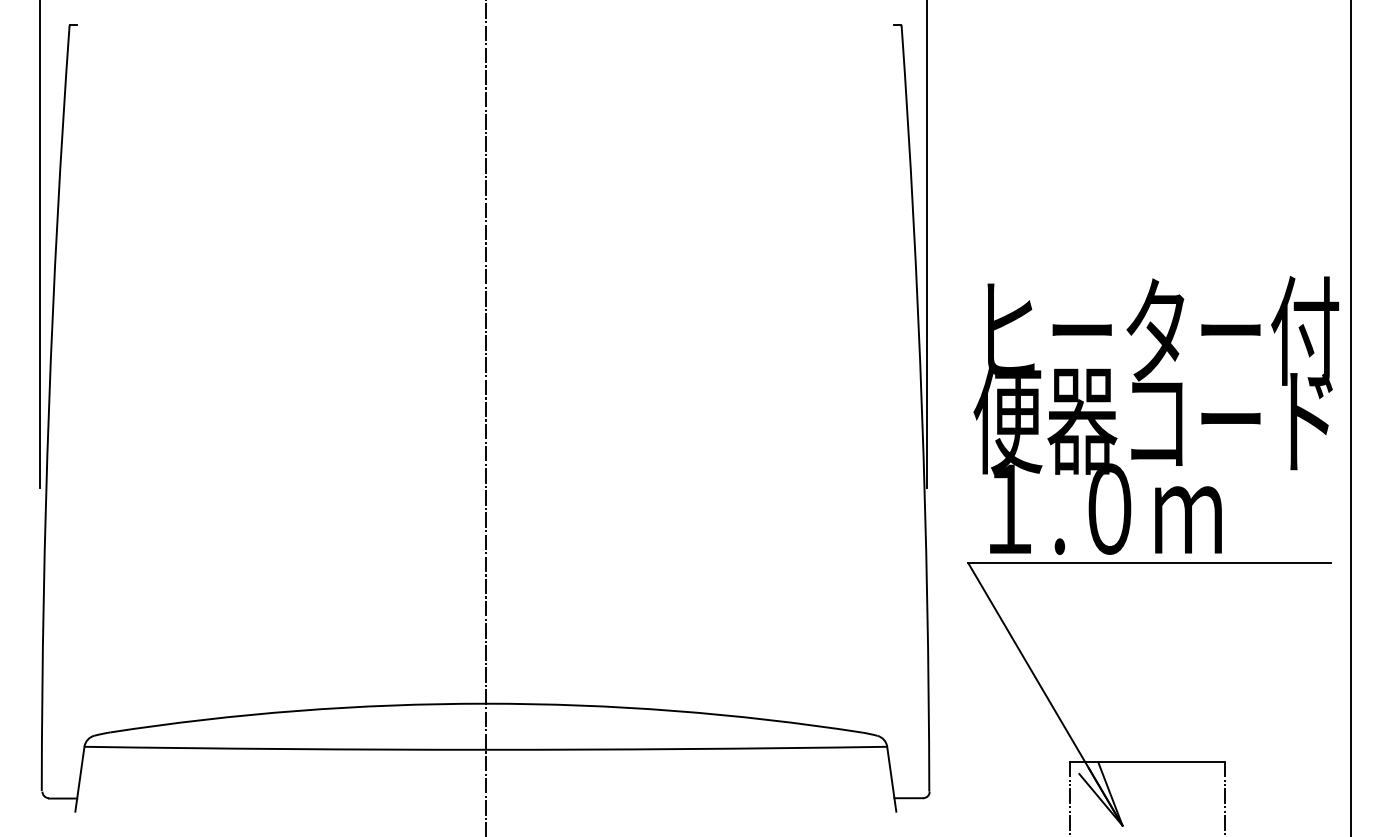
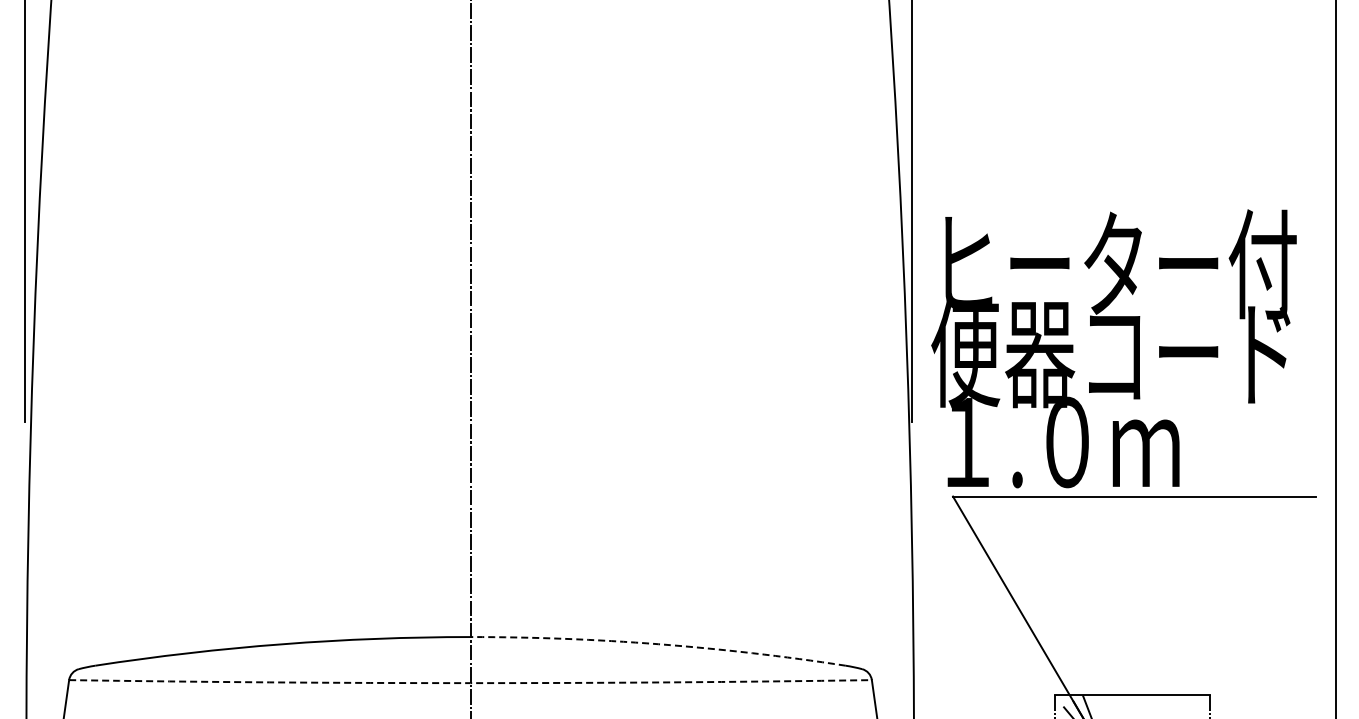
text: (1156, 415) -> (1114, 348), moved
arc: (674, 710) -> (659, 643), solid -> dashed
arc: (485, 749) -> (470, 682), solid -> dashed

